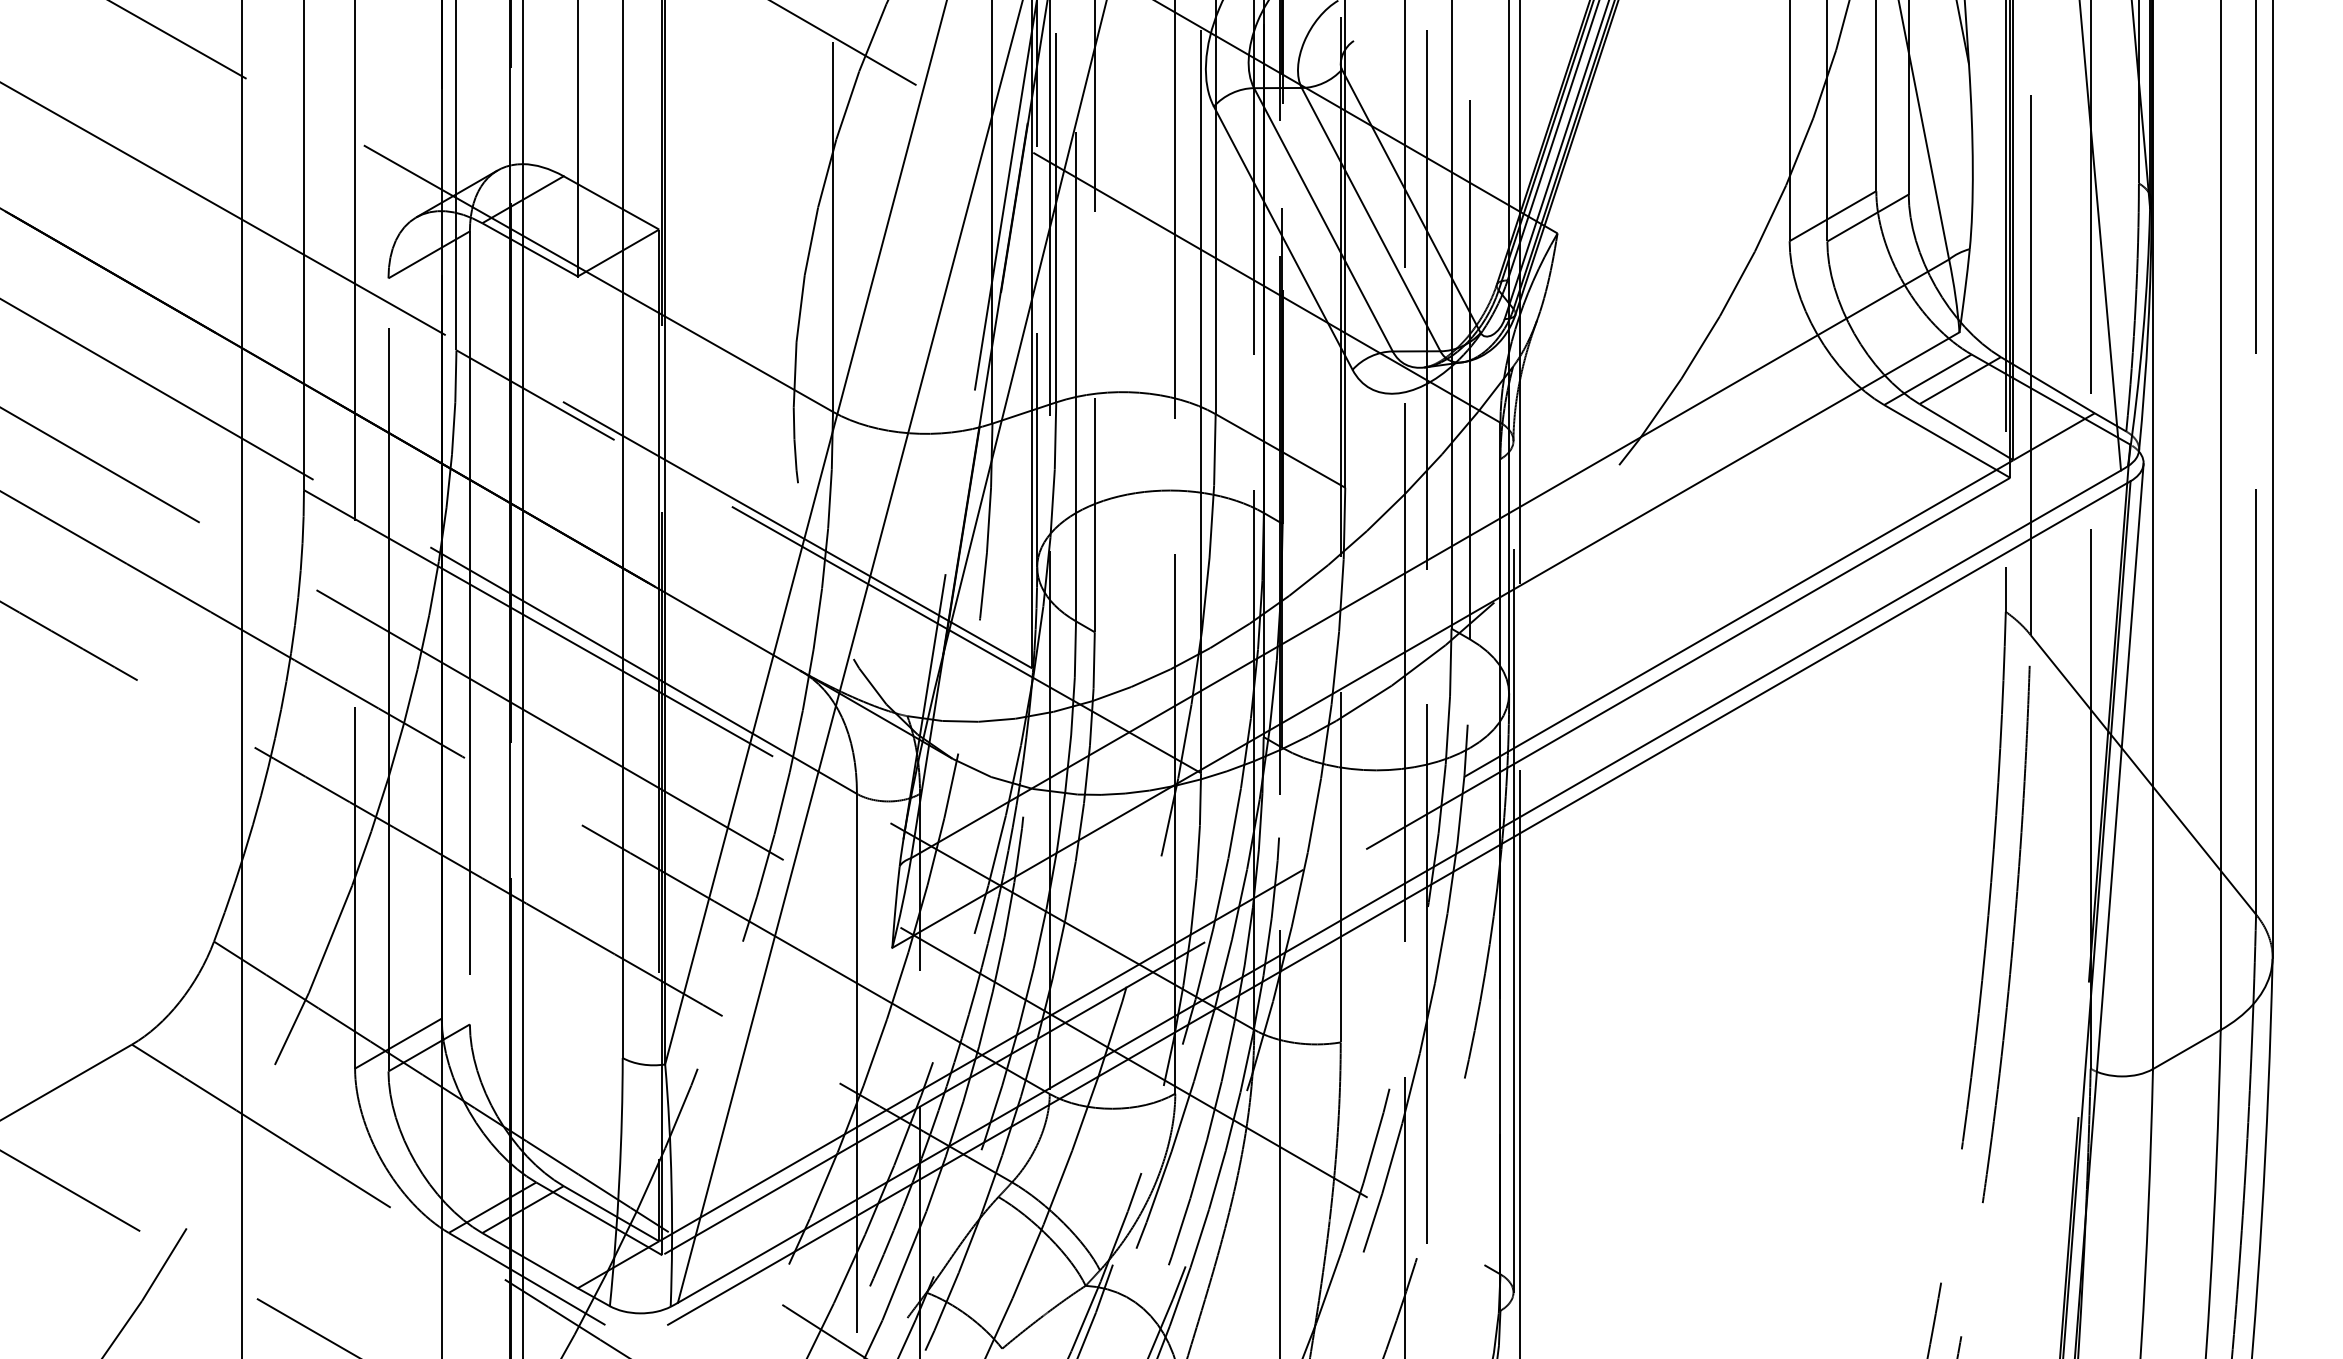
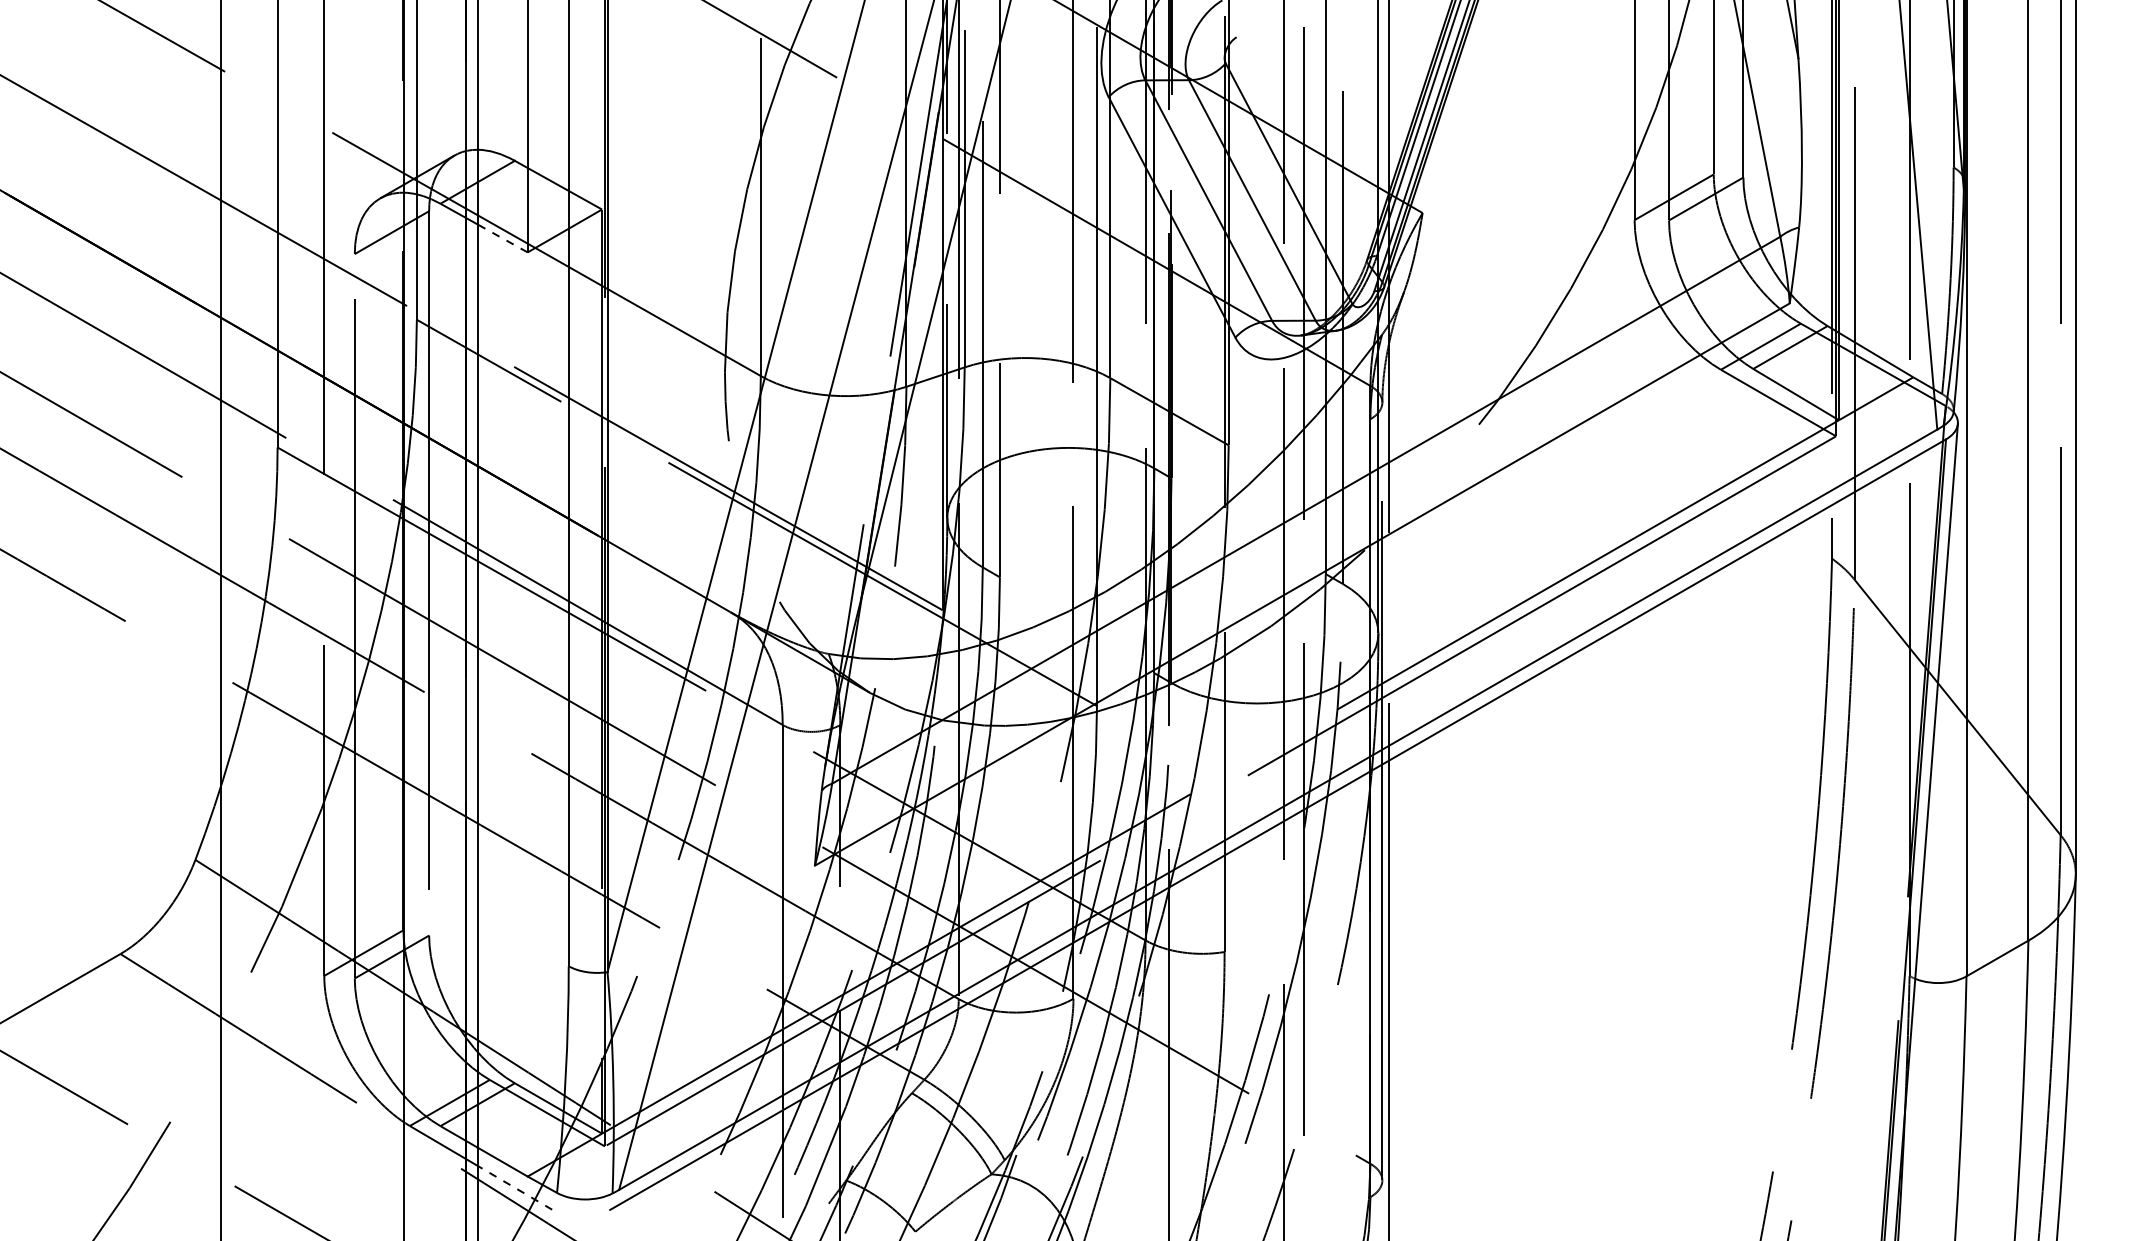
line: (550, 261) -> (502, 238), solid -> dashed
line: (563, 1300) -> (514, 1187), solid -> dashed

